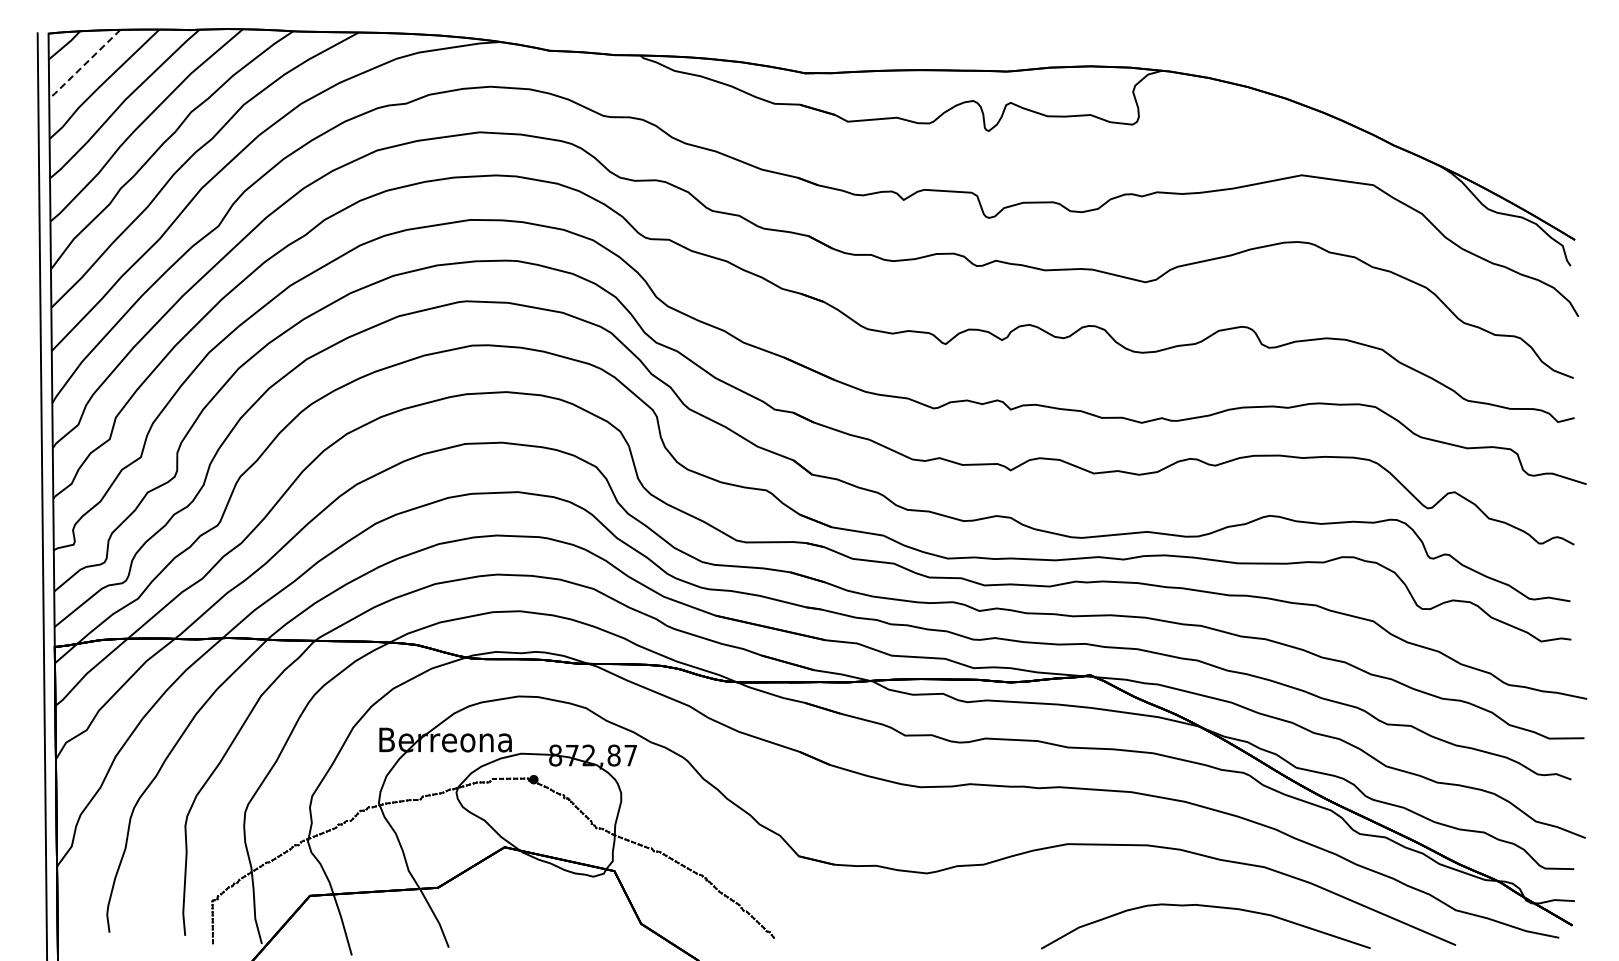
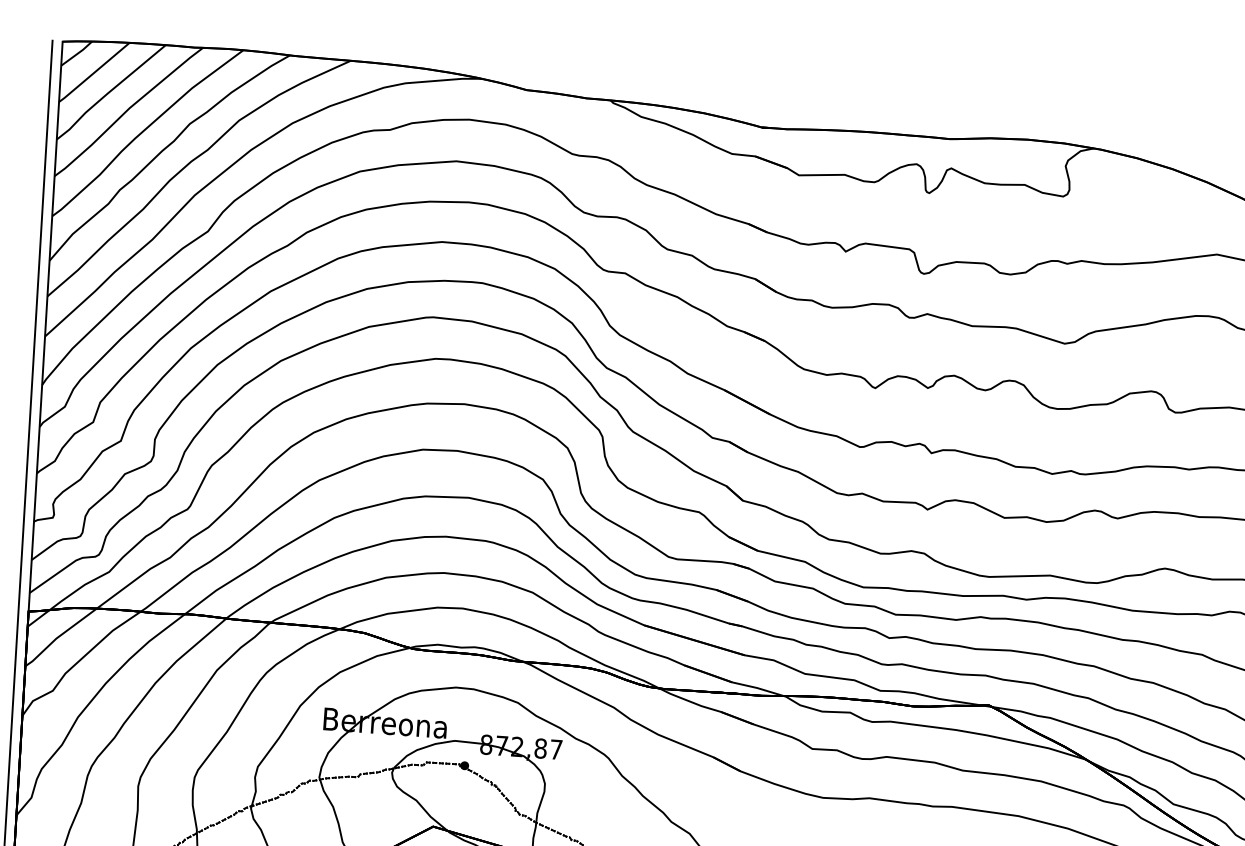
line: (84, 65) -> (93, 73), dashed -> solid

